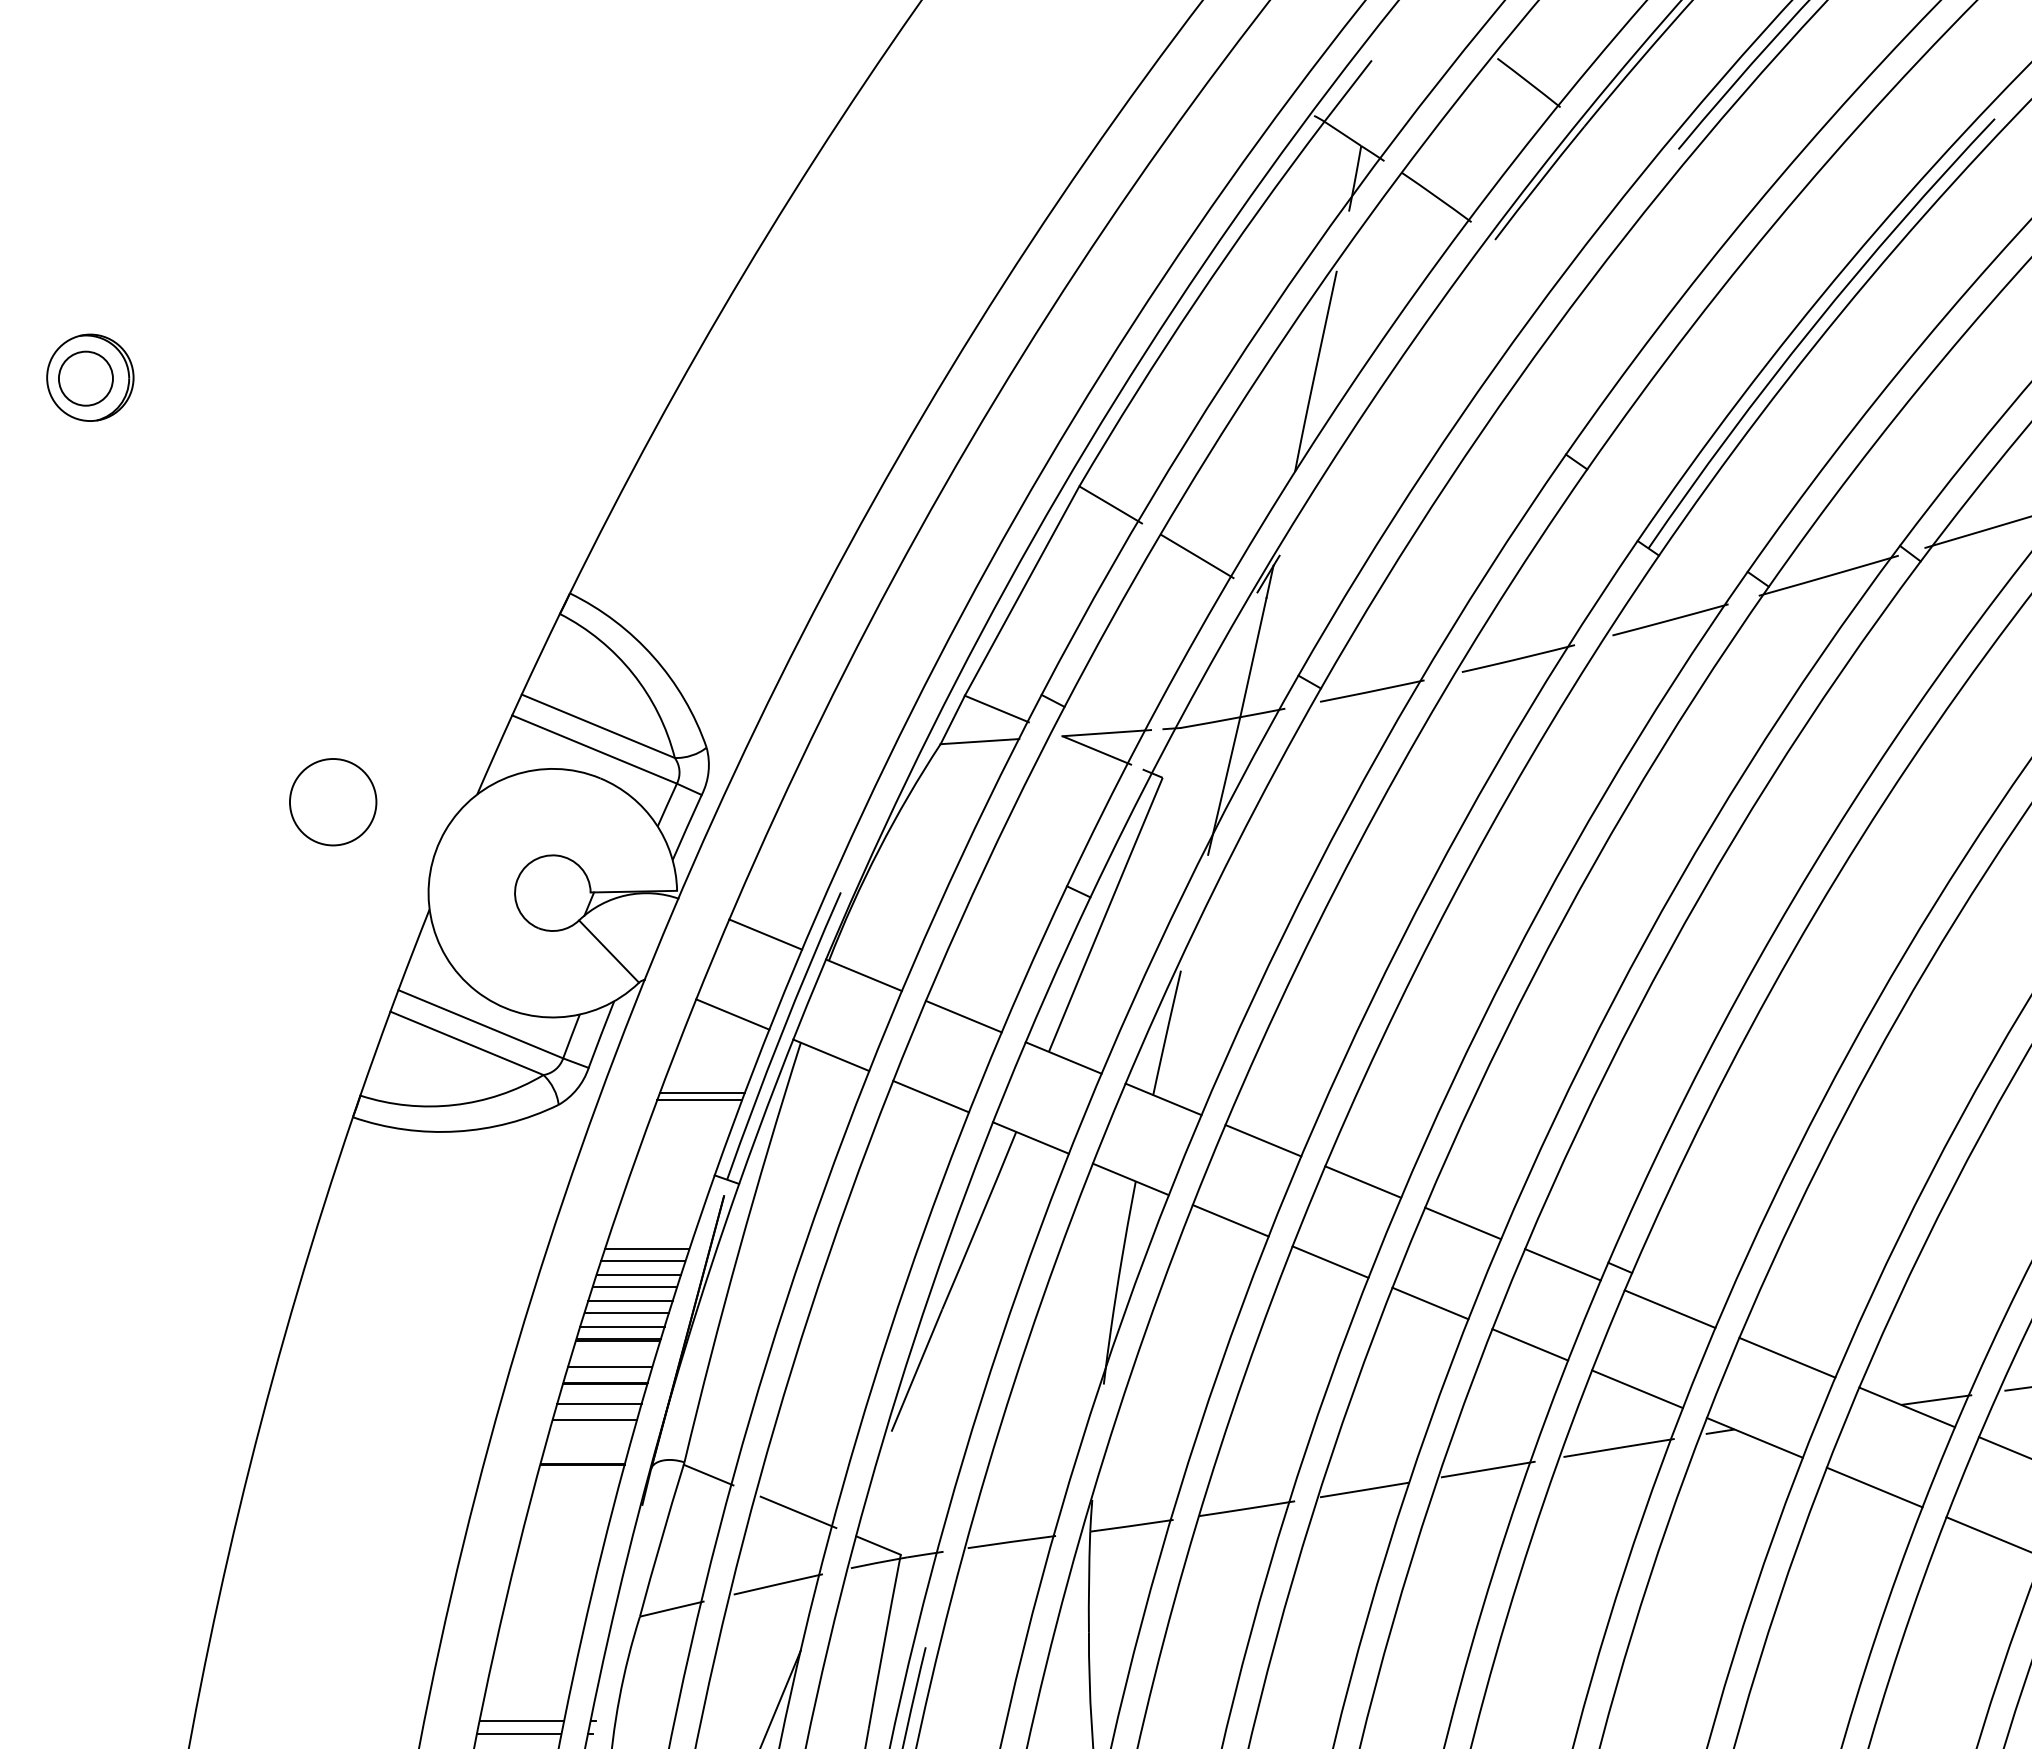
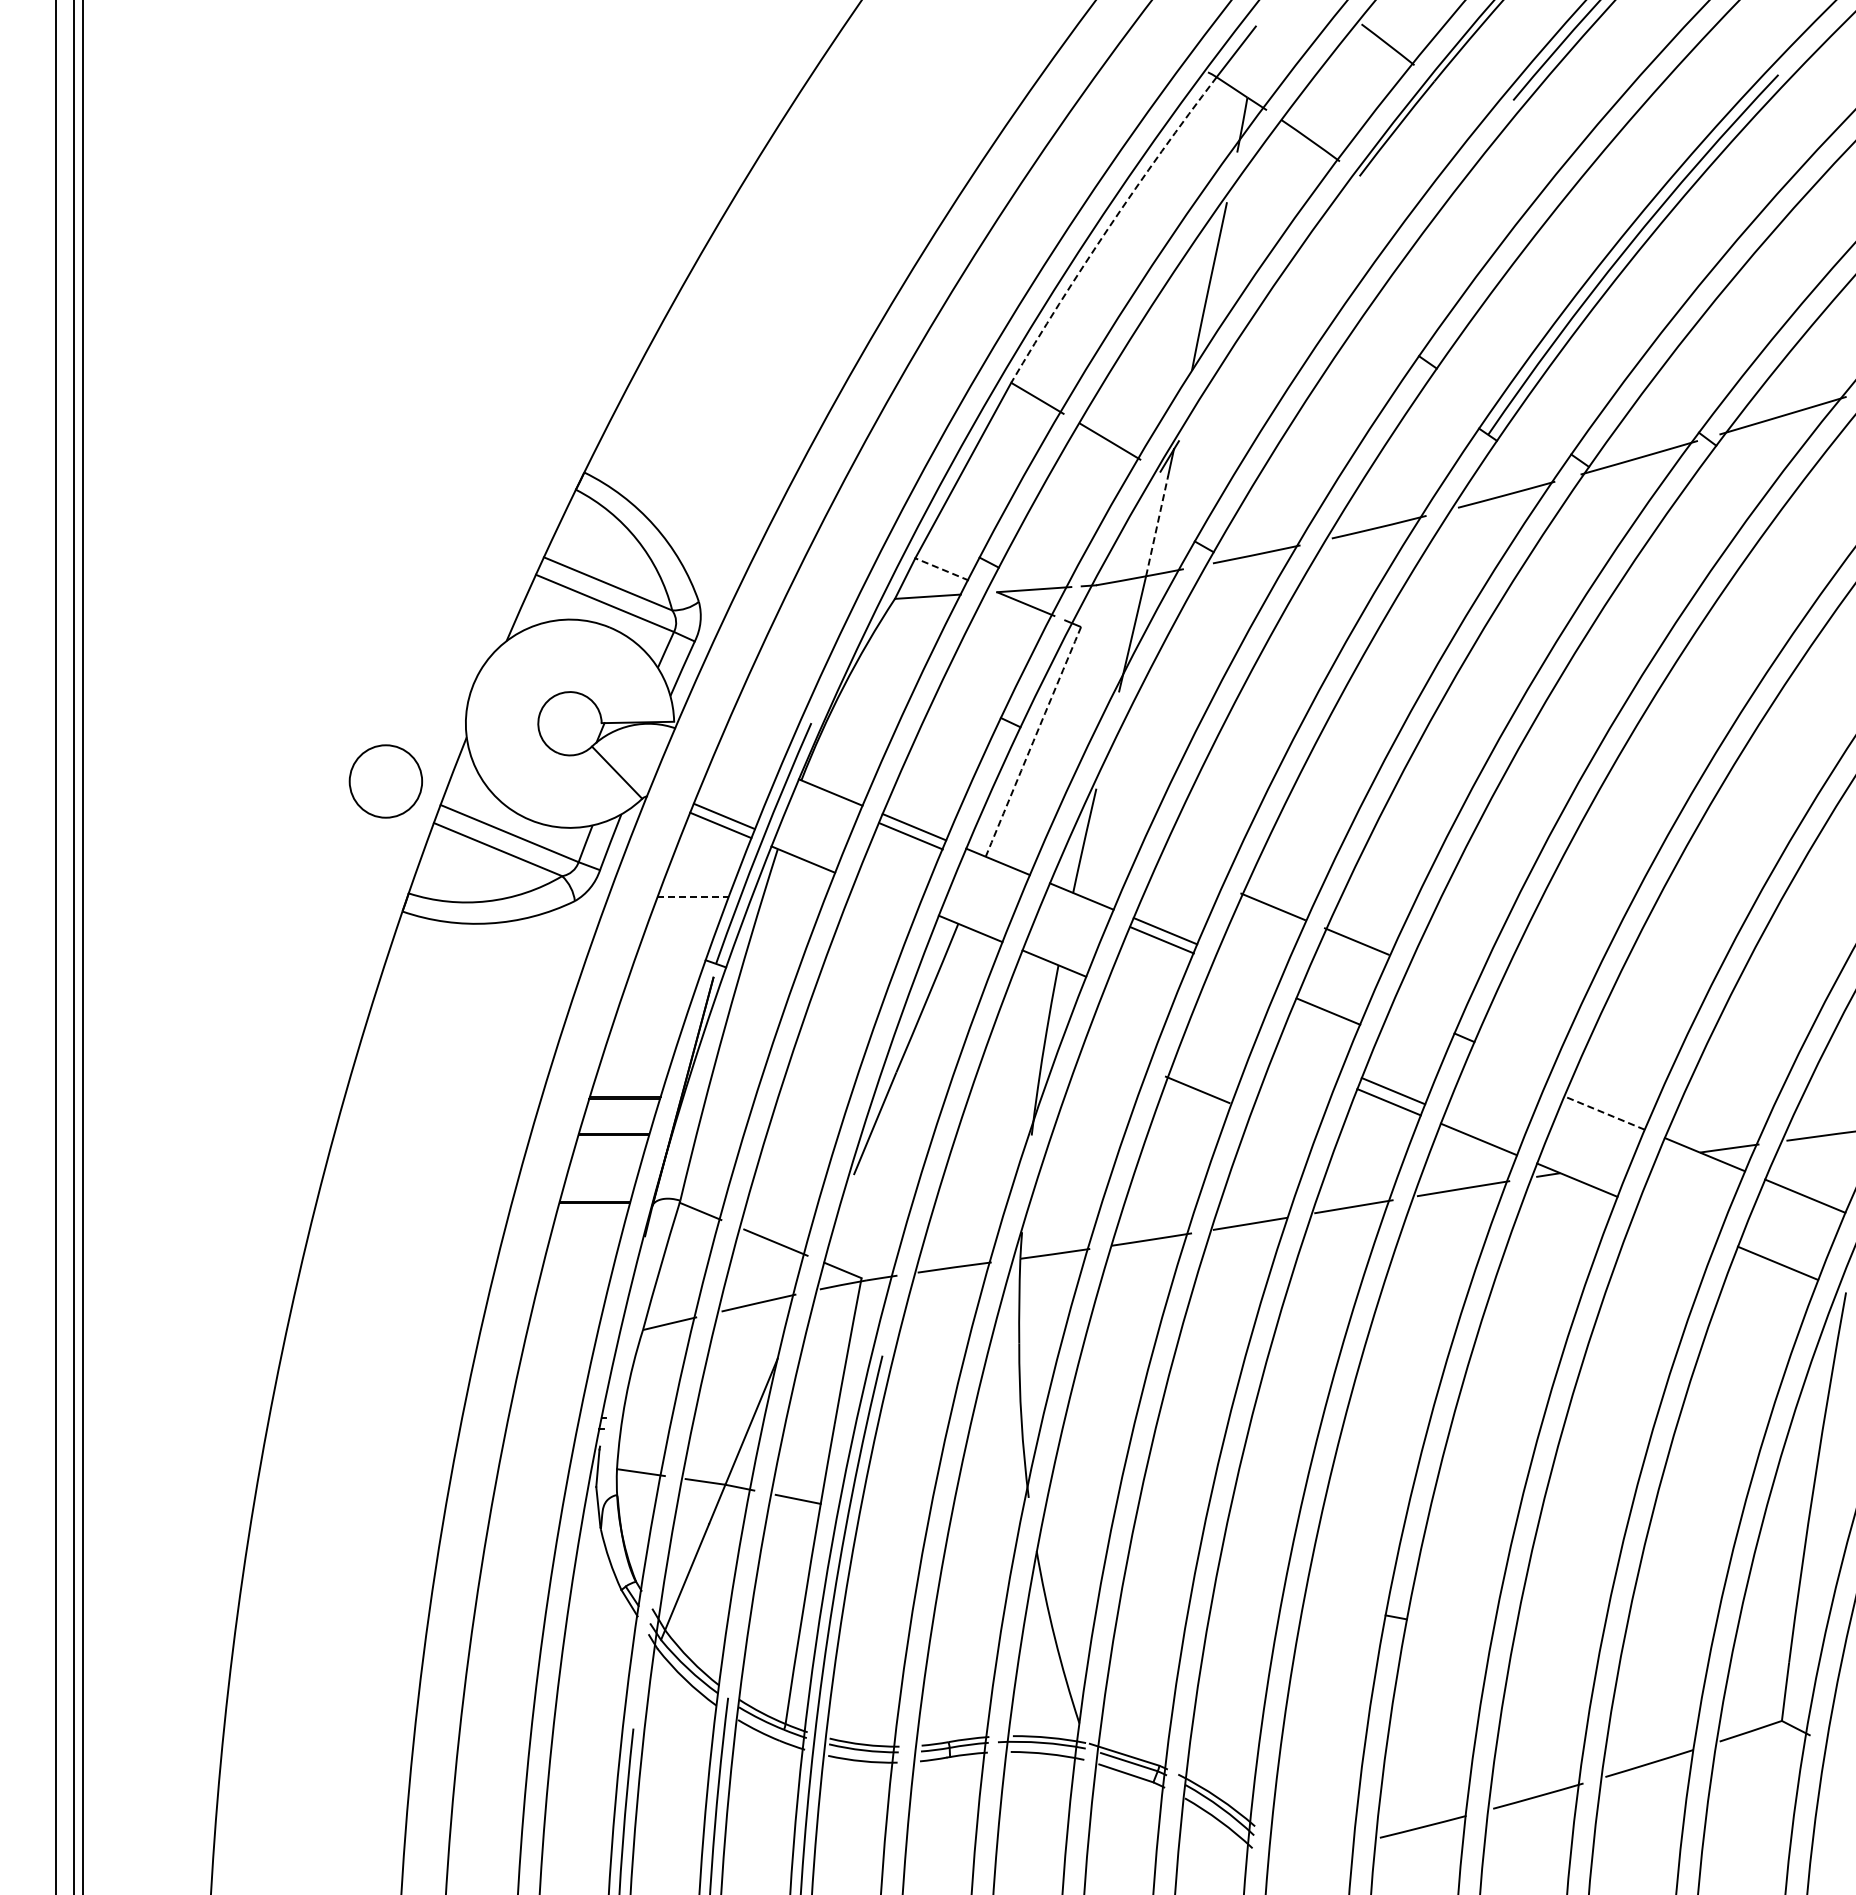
arc: (1196, 299) -> (1109, 226), solid -> dashed
part: (90, 377) -> (182, 291), removed
line: (1253, 656) -> (1157, 525), solid -> dashed
line: (996, 709) -> (941, 569), solid -> dashed
circle: (332, 802) -> (385, 781), moved
arc: (1105, 914) -> (1033, 741), solid -> dashed
line: (764, 934) -> (723, 816), moved
line: (701, 1093) -> (694, 891), removed
line: (930, 1096) -> (910, 836), moved
line: (699, 1100) -> (692, 897), solid -> dashed
line: (1362, 1181) -> (1272, 906), moved
line: (1230, 1221) -> (1161, 940), moved
line: (1462, 1223) -> (1356, 941), moved
line: (646, 1249) -> (648, 1022), removed
line: (642, 1261) -> (645, 1032), removed
line: (1330, 1261) -> (1197, 1089), moved
line: (1562, 1265) -> (1393, 1091), moved
line: (638, 1274) -> (641, 1043), removed
line: (634, 1286) -> (638, 1053), removed
line: (629, 1300) -> (634, 1065), removed
line: (1430, 1303) -> (1328, 1011), moved
line: (1670, 1309) -> (1506, 1072), removed
line: (626, 1312) -> (631, 1075), removed
line: (622, 1327) -> (628, 1087), removed
line: (1787, 1358) -> (1604, 1113), solid -> dashed
line: (609, 1367) -> (617, 1121), removed
line: (598, 1403) -> (608, 1151), removed
line: (595, 1420) -> (605, 1165), removed
line: (1874, 1487) -> (1677, 1221), removed
line: (522, 1721) -> (544, 1417), removed
line: (518, 1734) -> (541, 1428), removed

